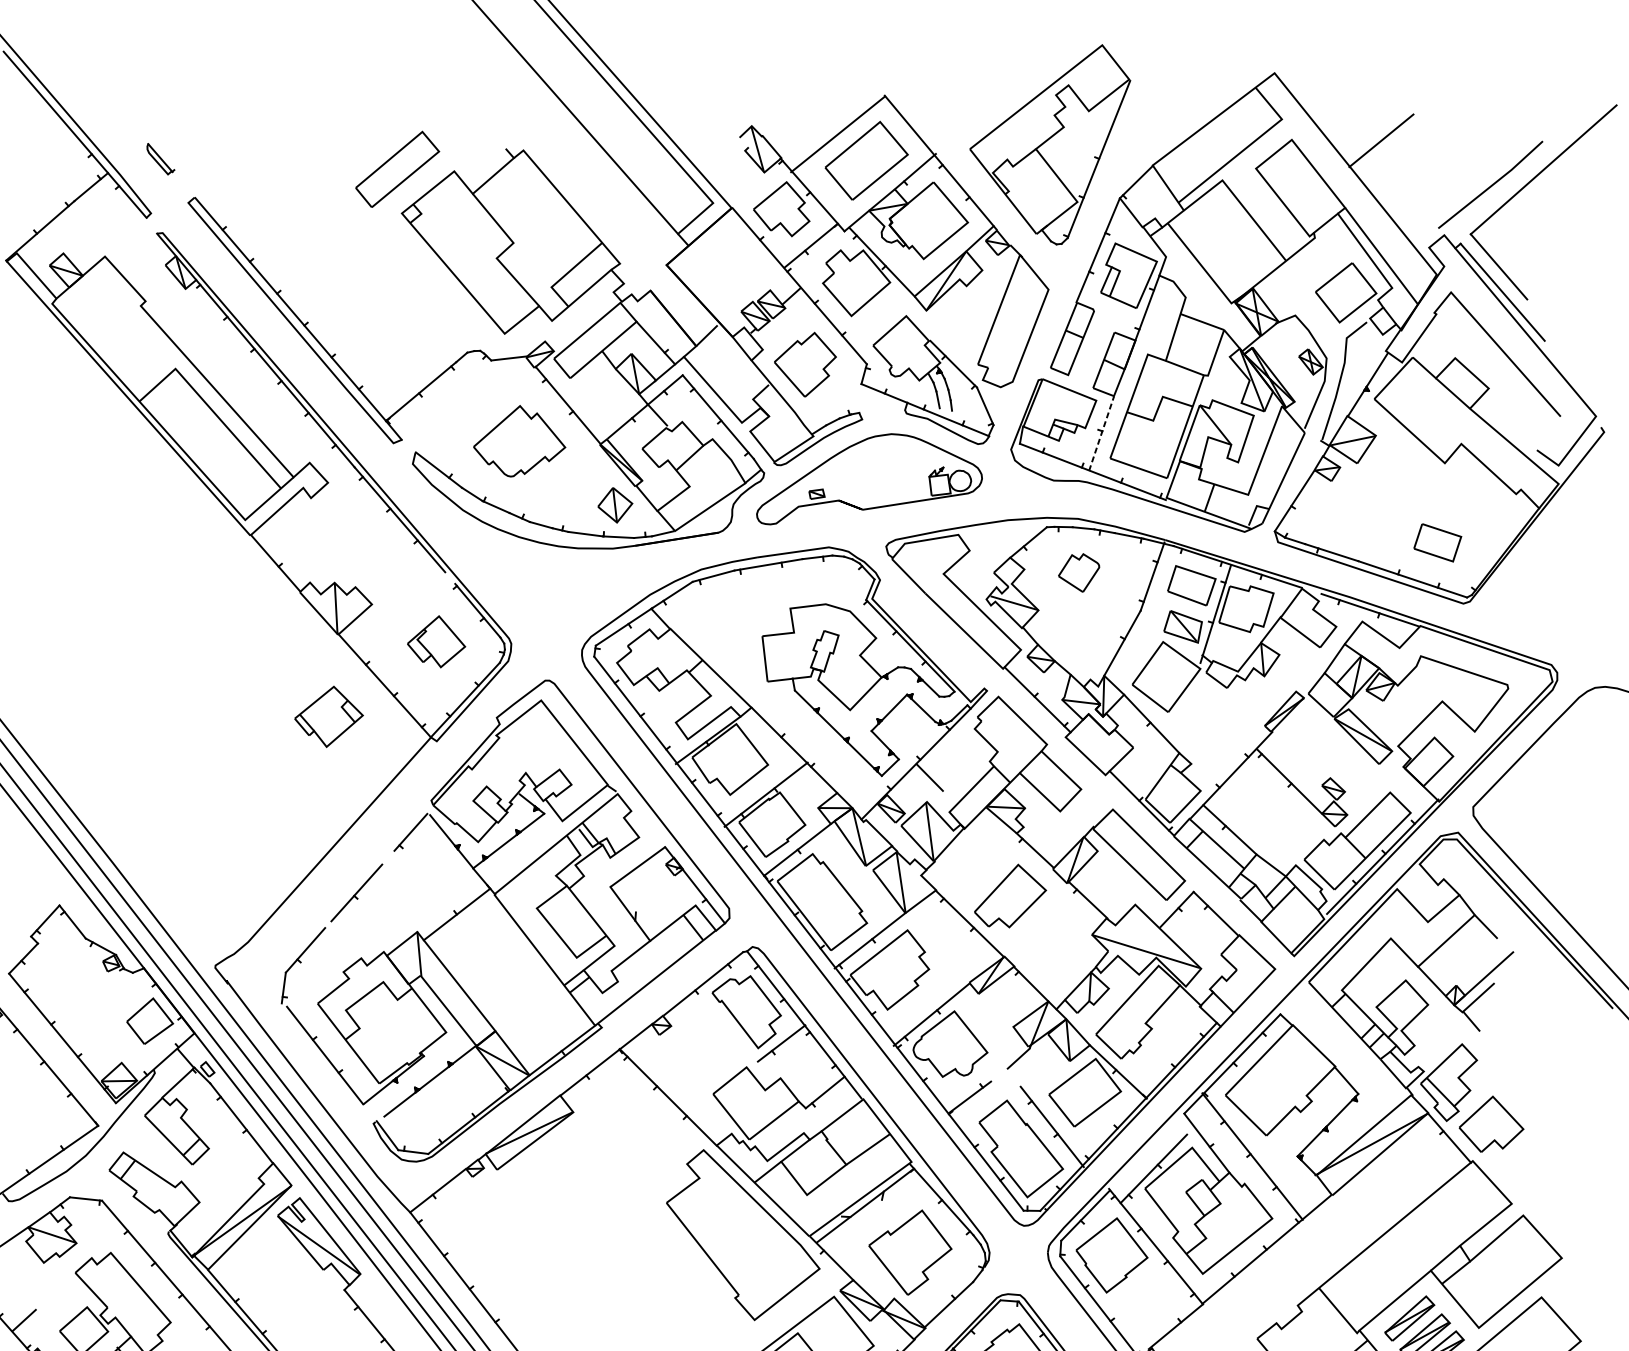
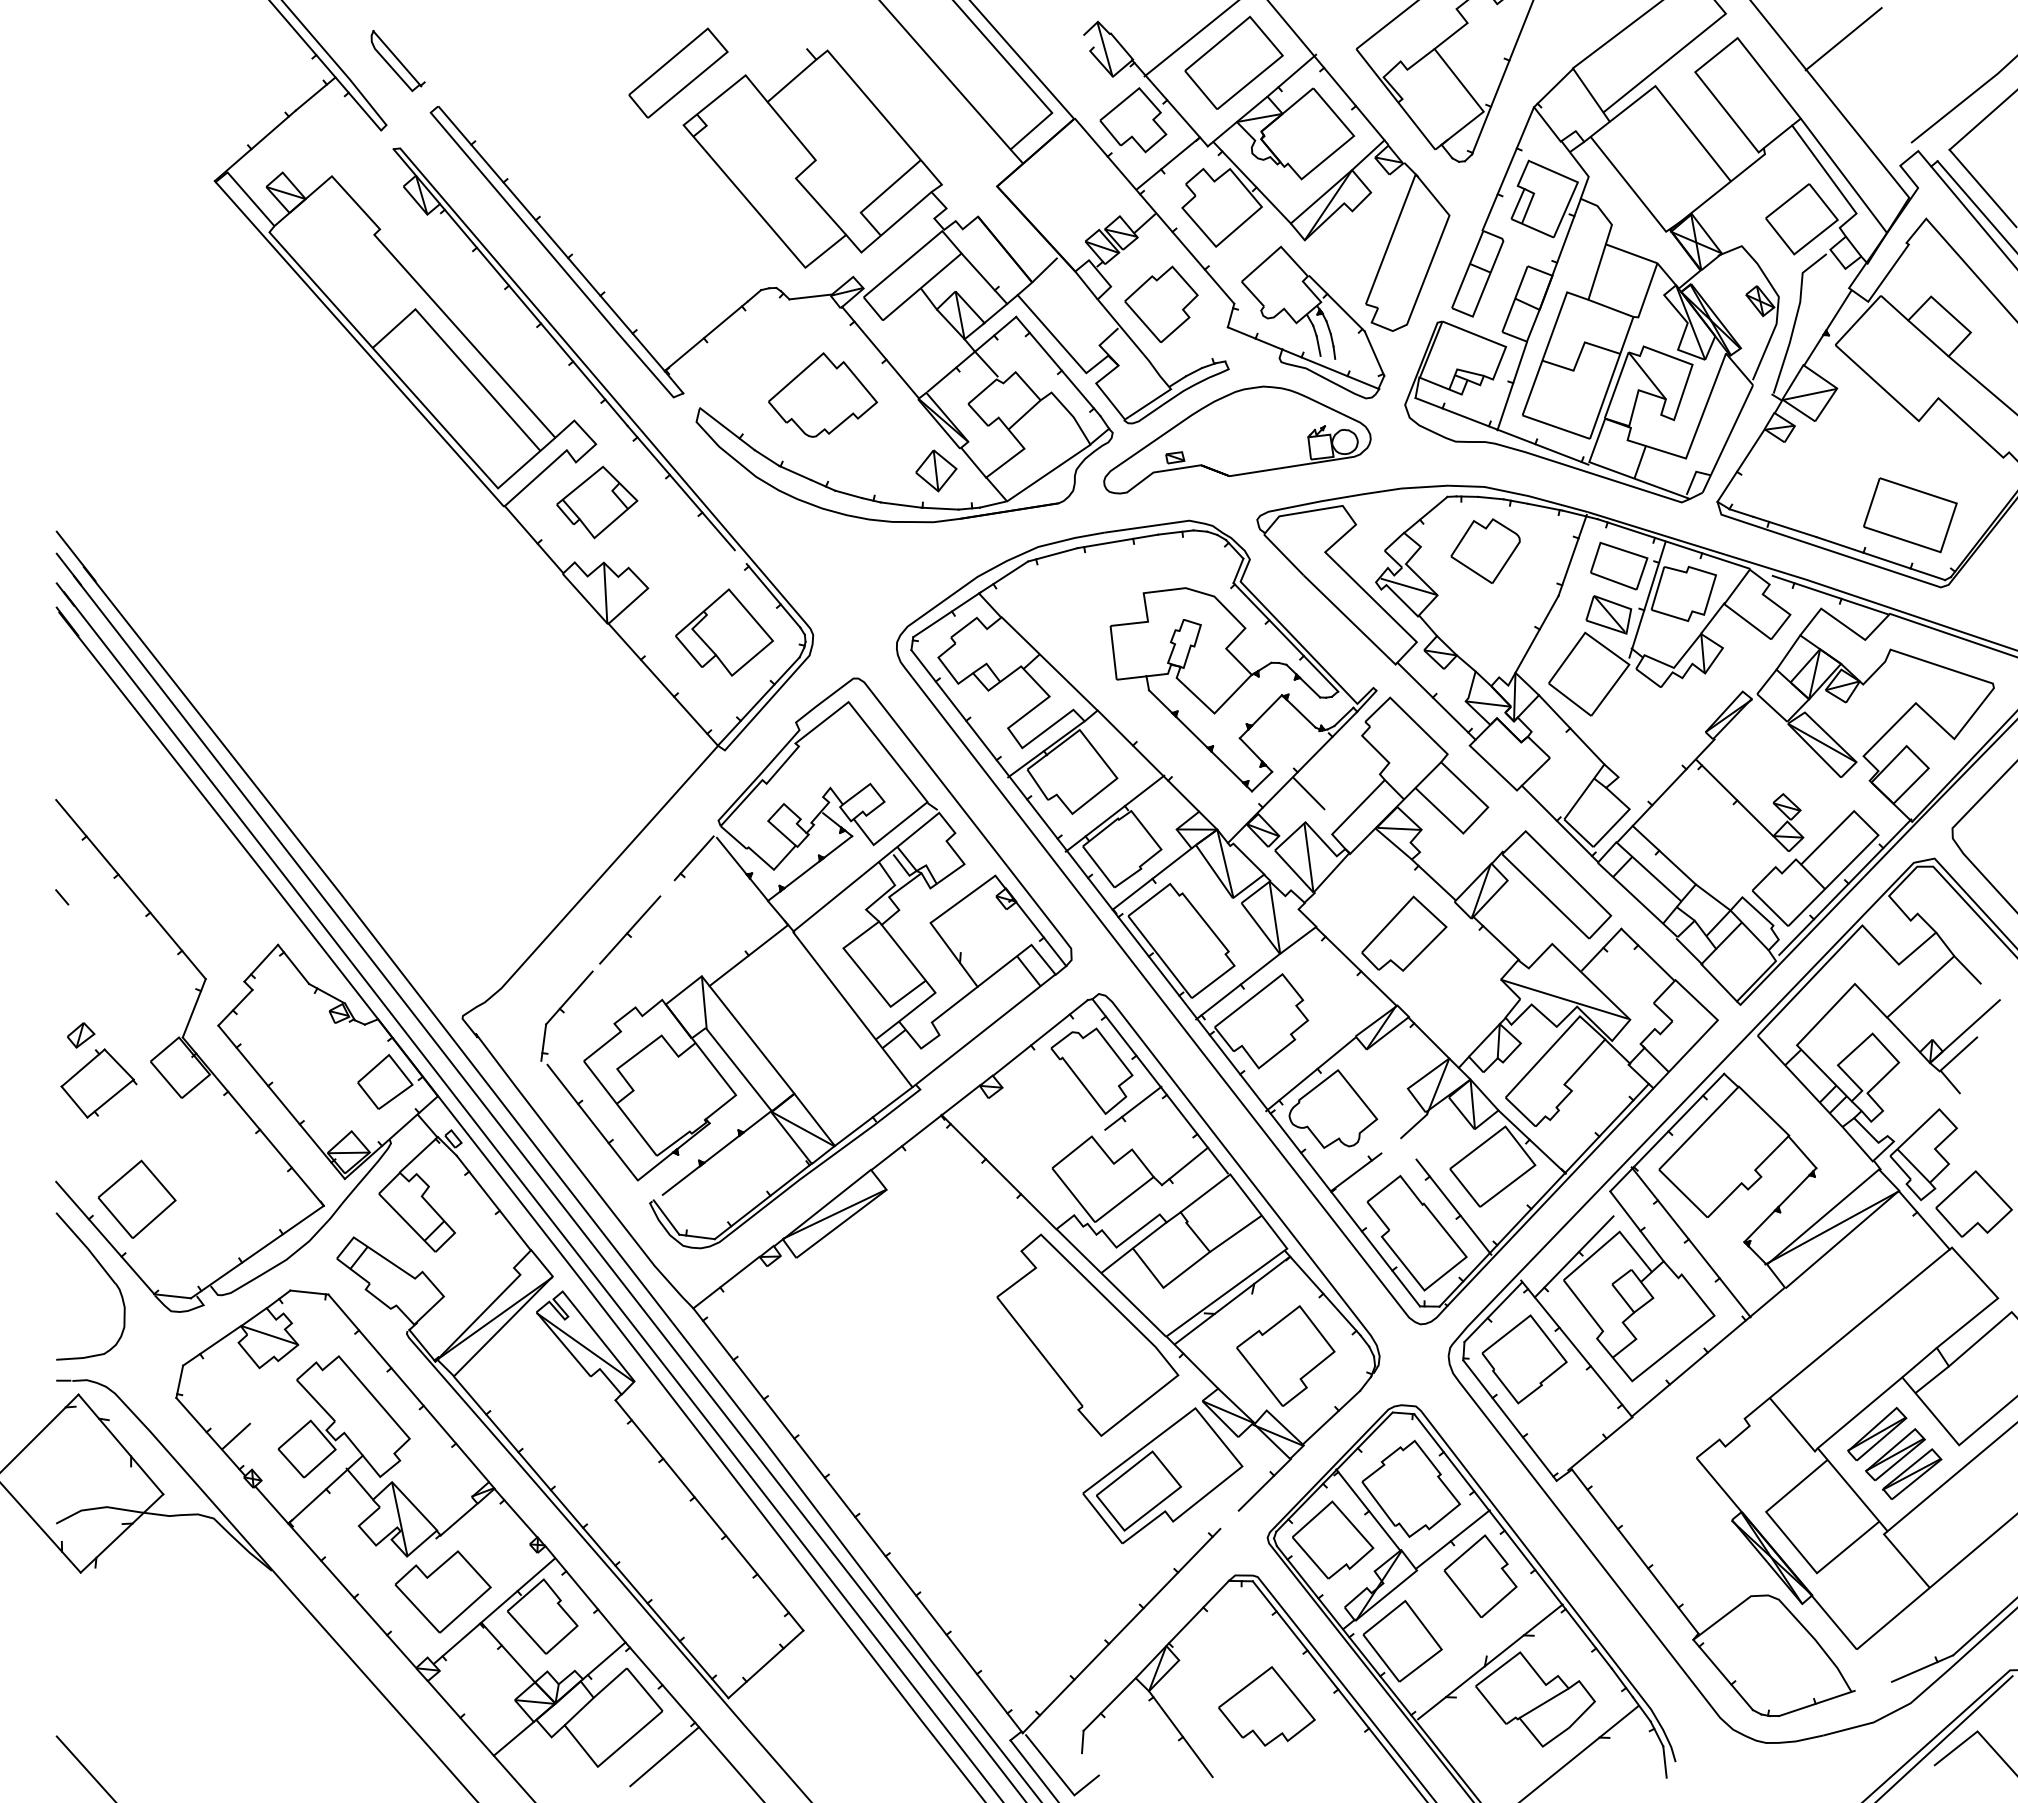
part: (160, 158) -> (397, 60), size x1.67
line: (1101, 433) -> (1512, 385), dashed -> solid
part: (1437, 542) -> (1910, 515), size x1.67
part: (1078, 572) -> (1485, 550), size x1.43
part: (436, 641) -> (724, 632), size x1.43
part: (329, 716) -> (597, 502), moved

